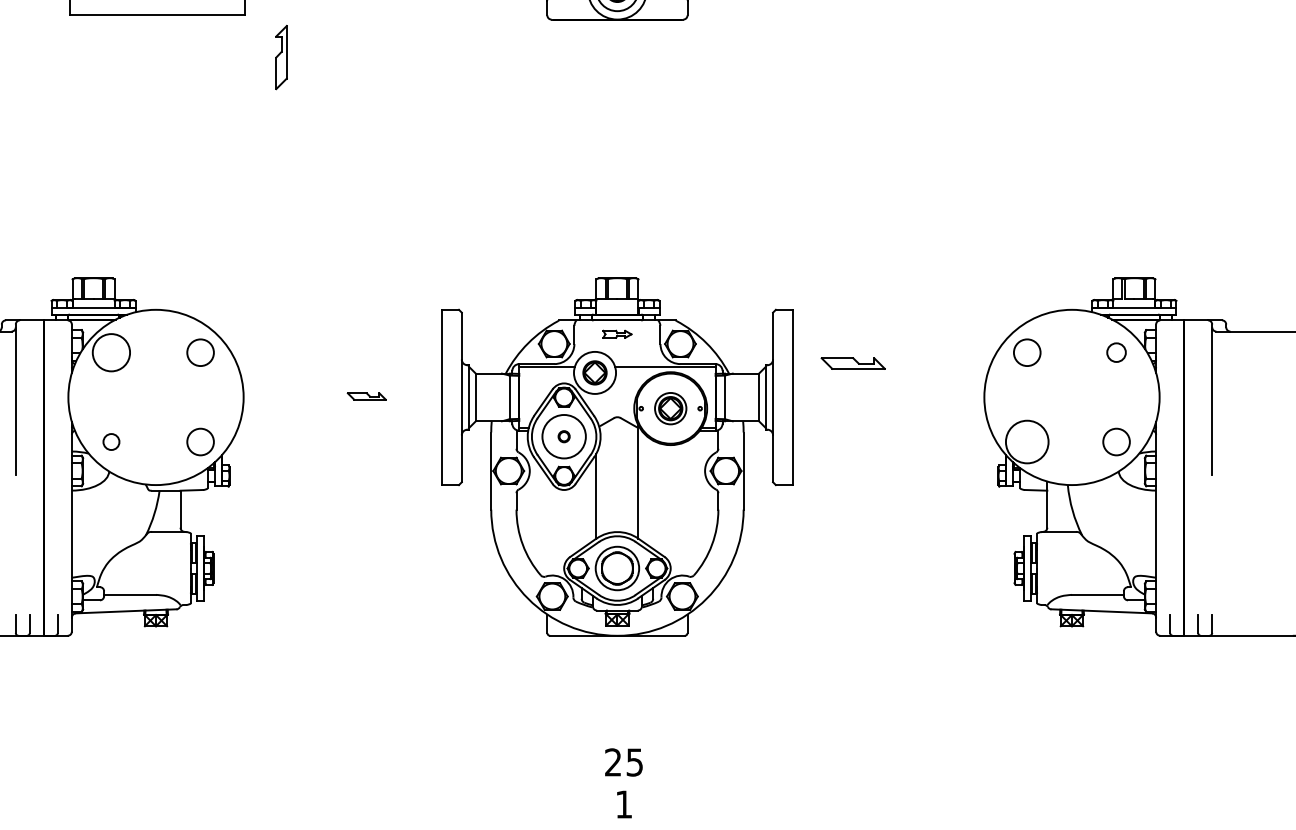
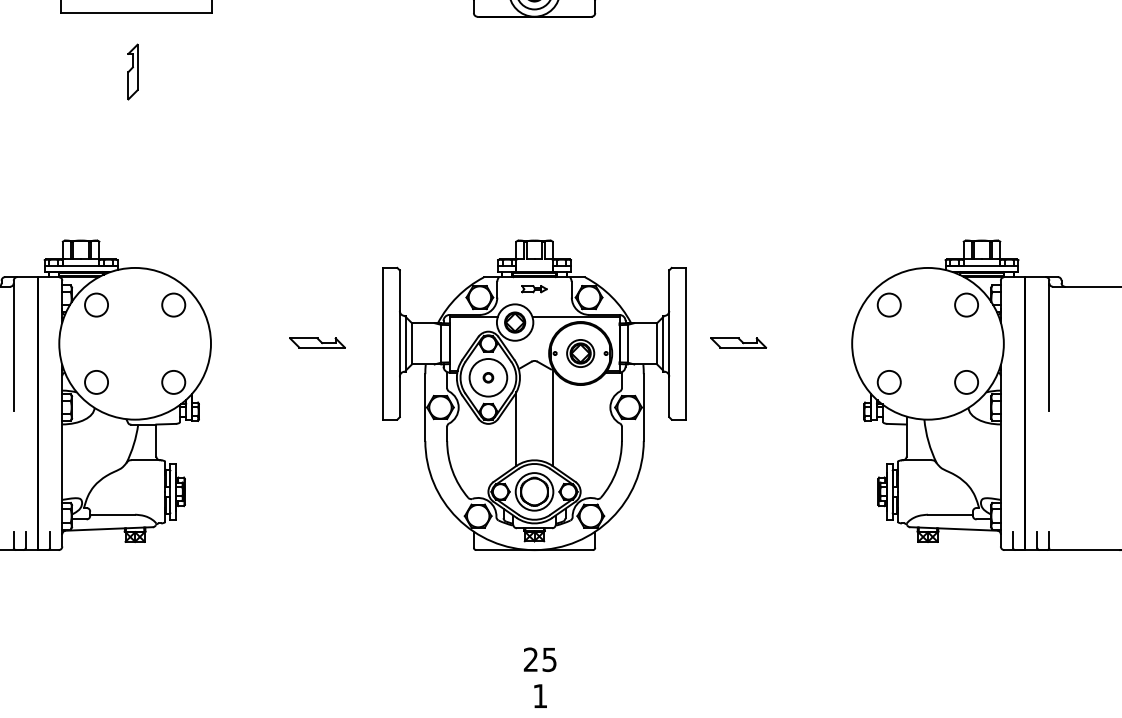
part: (281, 57) -> (132, 72), moved
circle: (111, 352) -> (96, 304), size x0.71
circle: (1116, 352) -> (966, 304), size x1.43
part: (852, 363) -> (738, 342), moved
part: (366, 396) -> (317, 342), size x1.67
circle: (111, 441) -> (96, 381), size x1.67
circle: (1026, 441) -> (888, 381), size x0.62

